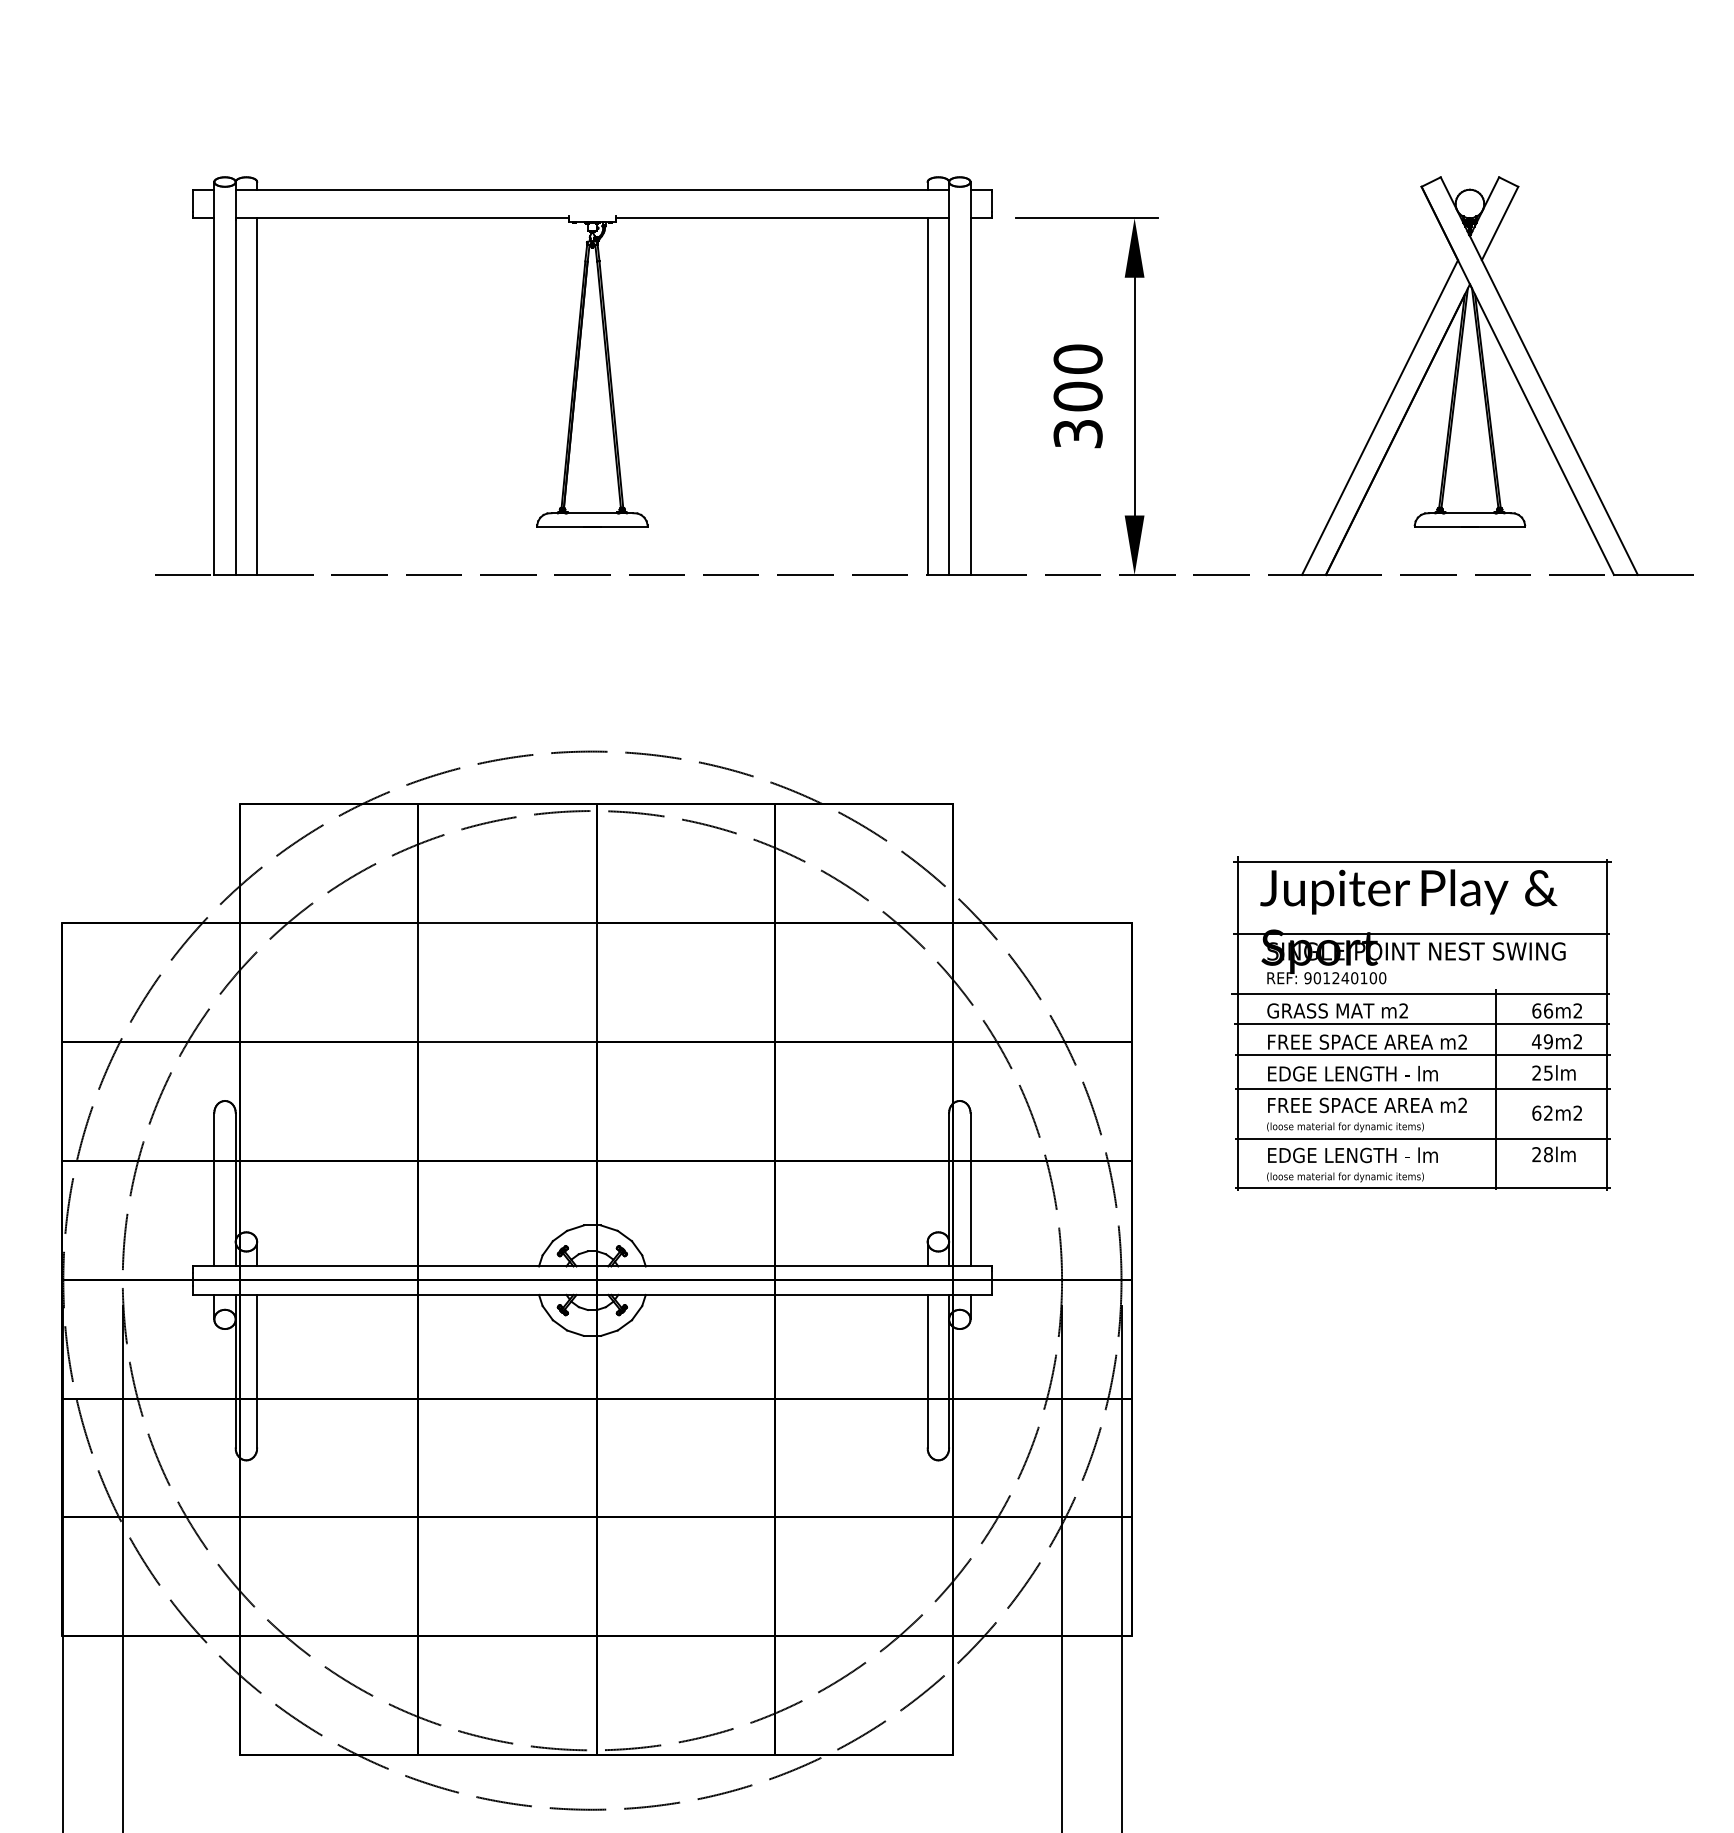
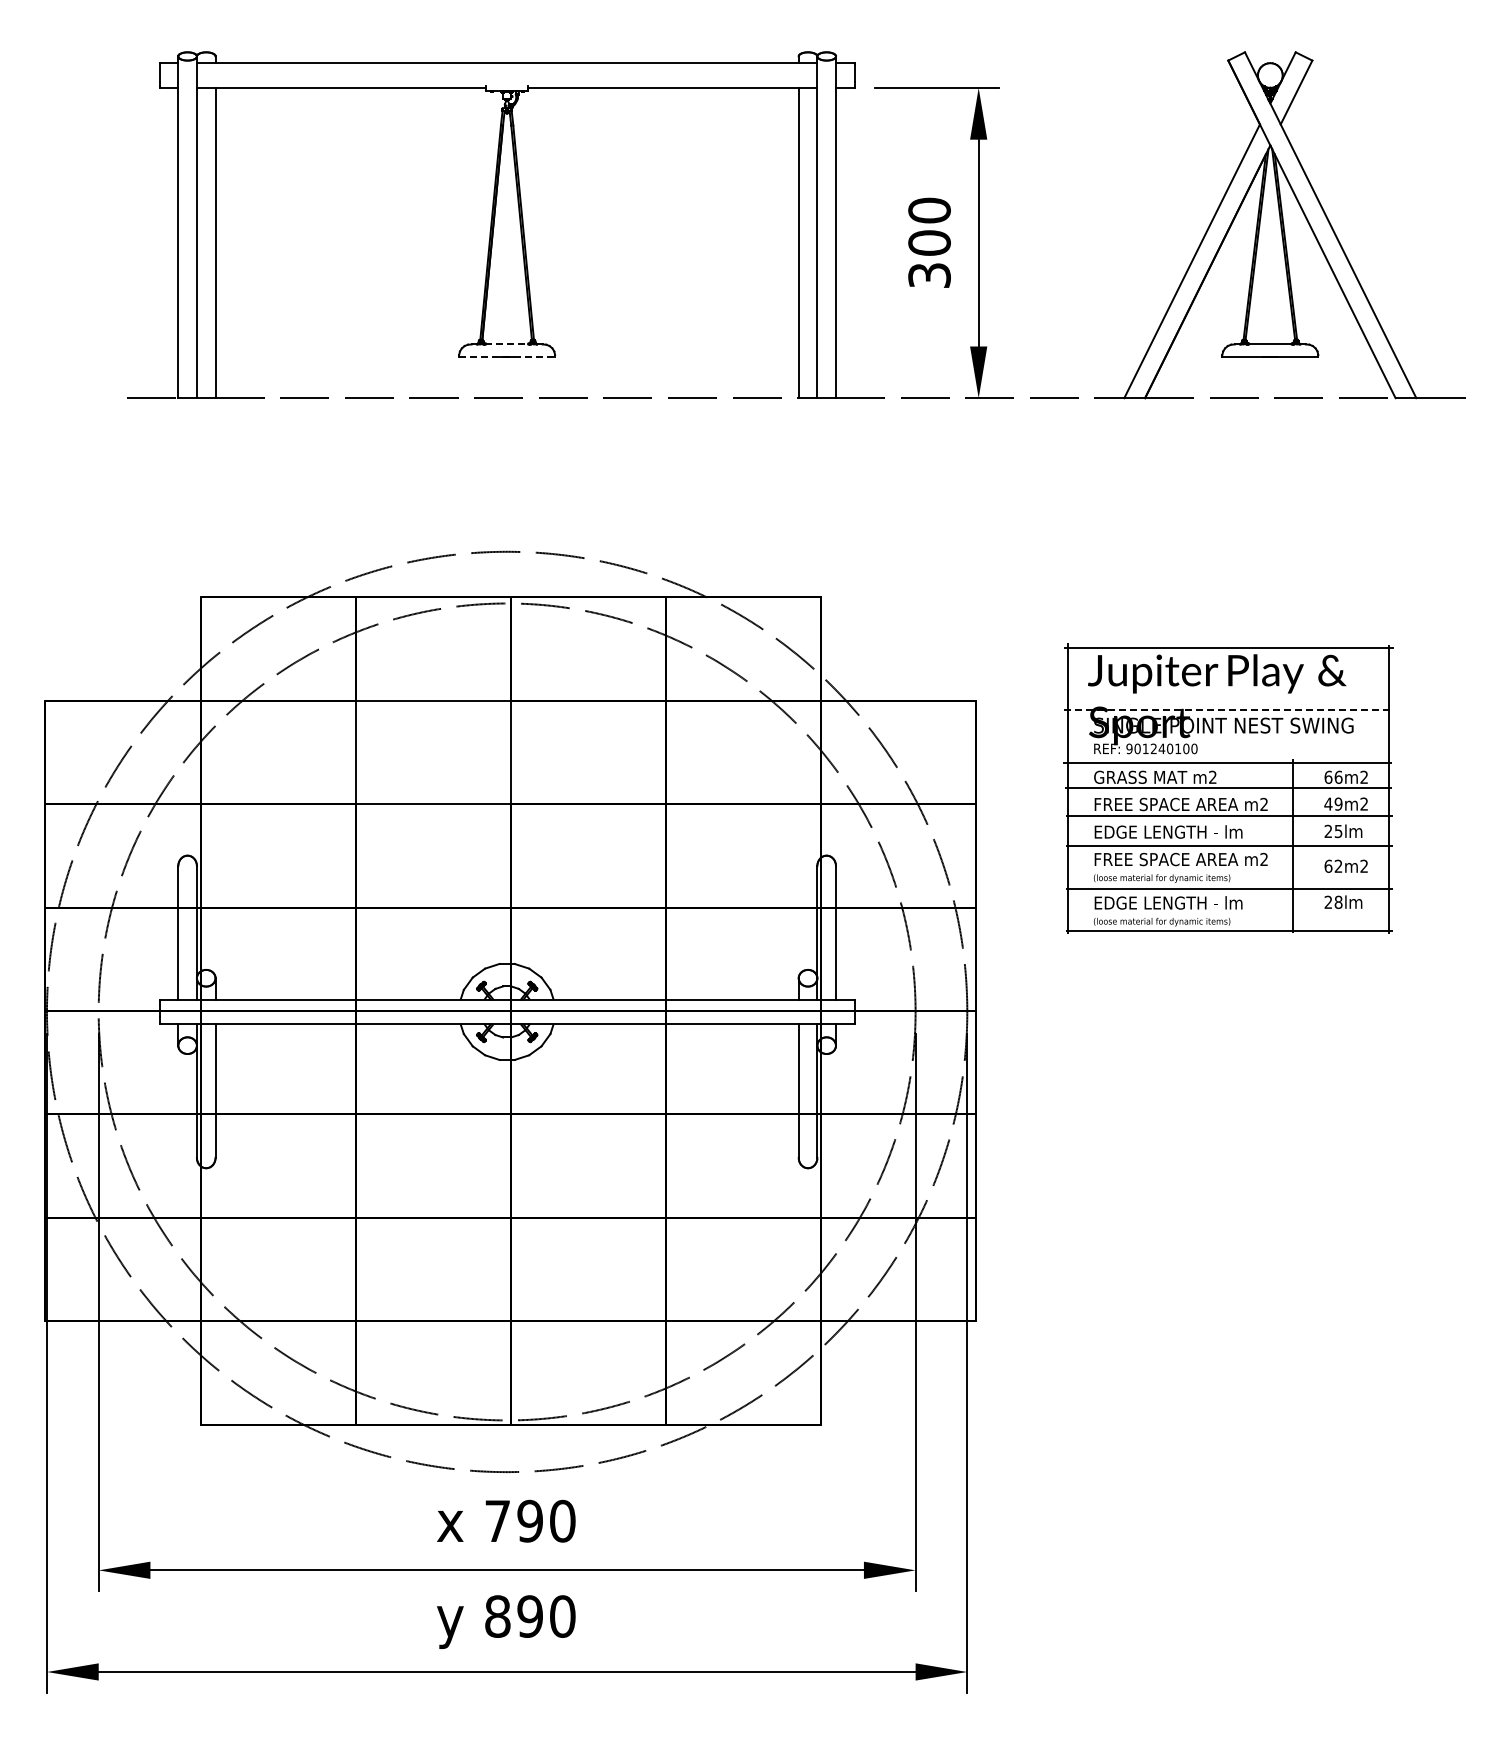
line: (592, 513) -> (507, 344), solid -> dashed
line: (592, 527) -> (507, 356), solid -> dashed
line: (1421, 934) -> (1228, 710), solid -> dashed

